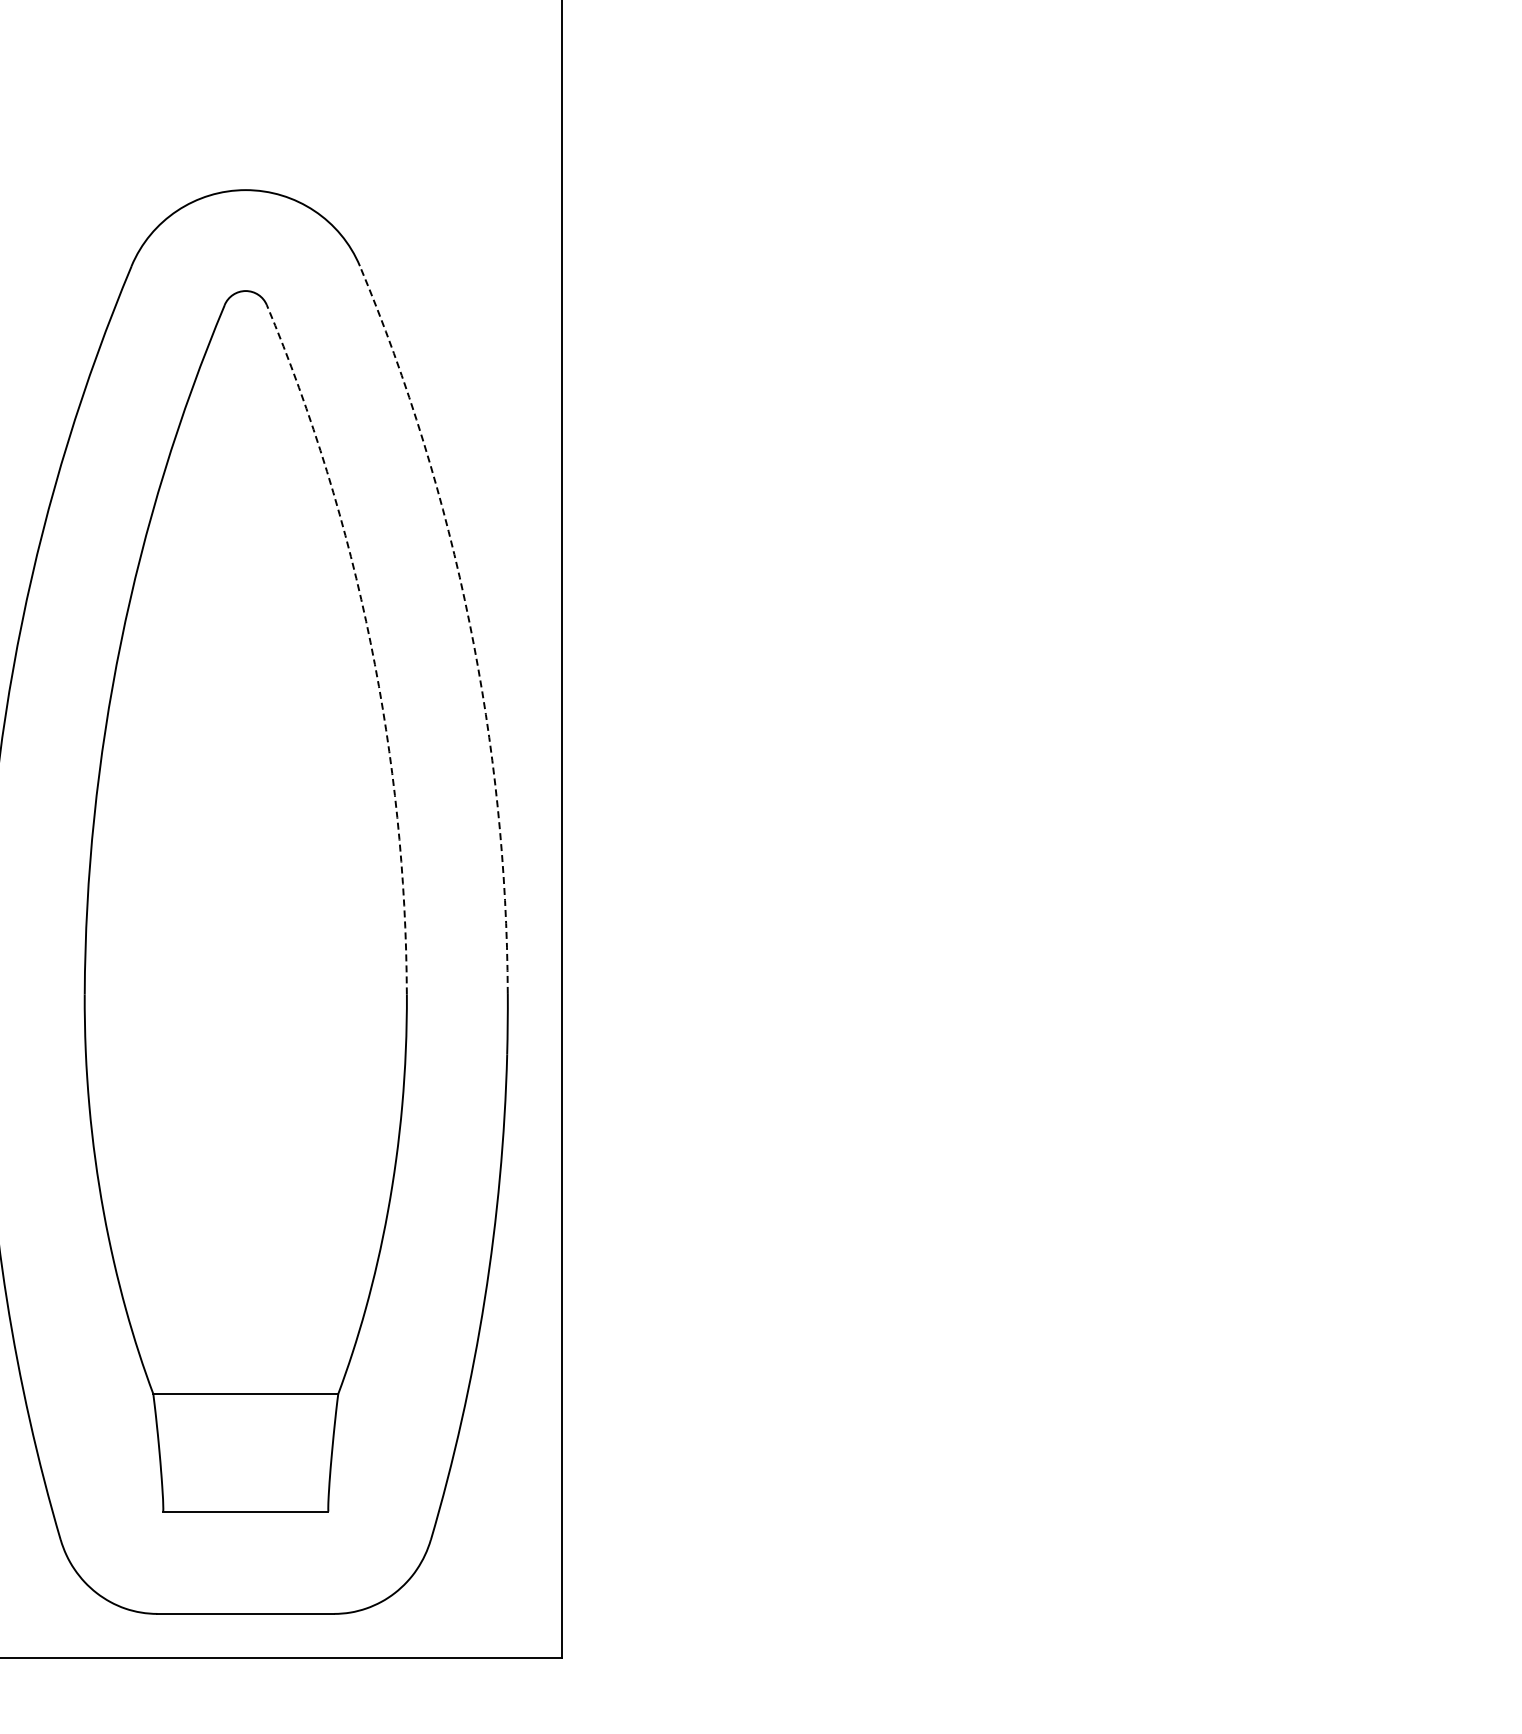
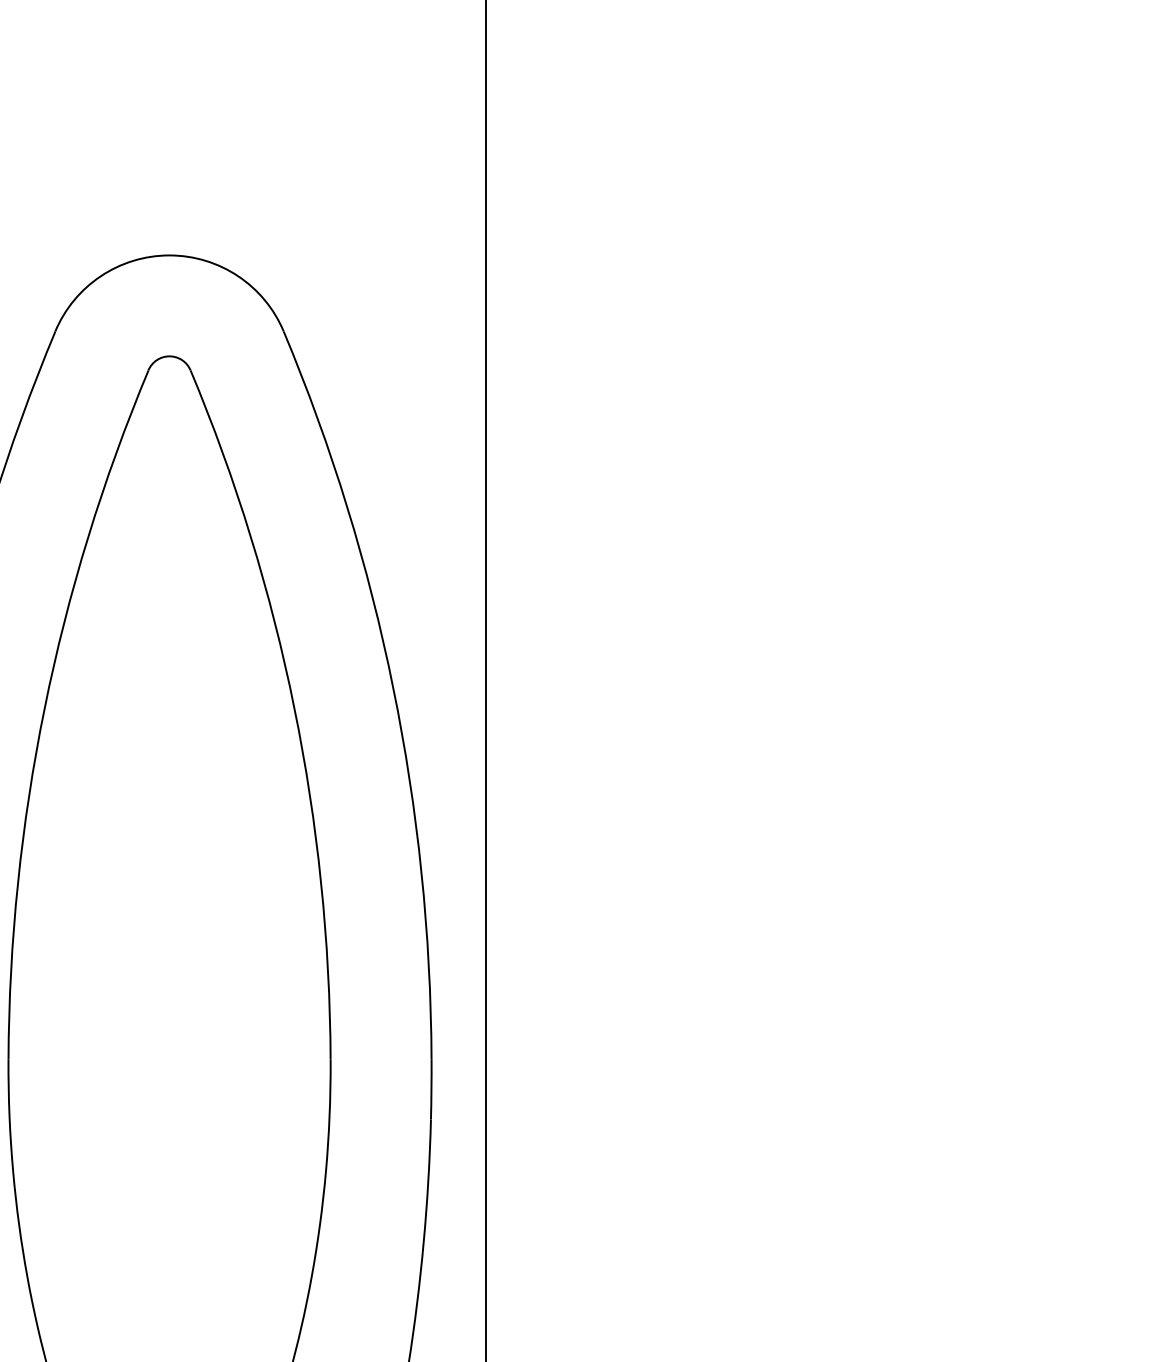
arc: (469, 622) -> (393, 687), dashed -> solid
arc: (370, 642) -> (294, 707), dashed -> solid

